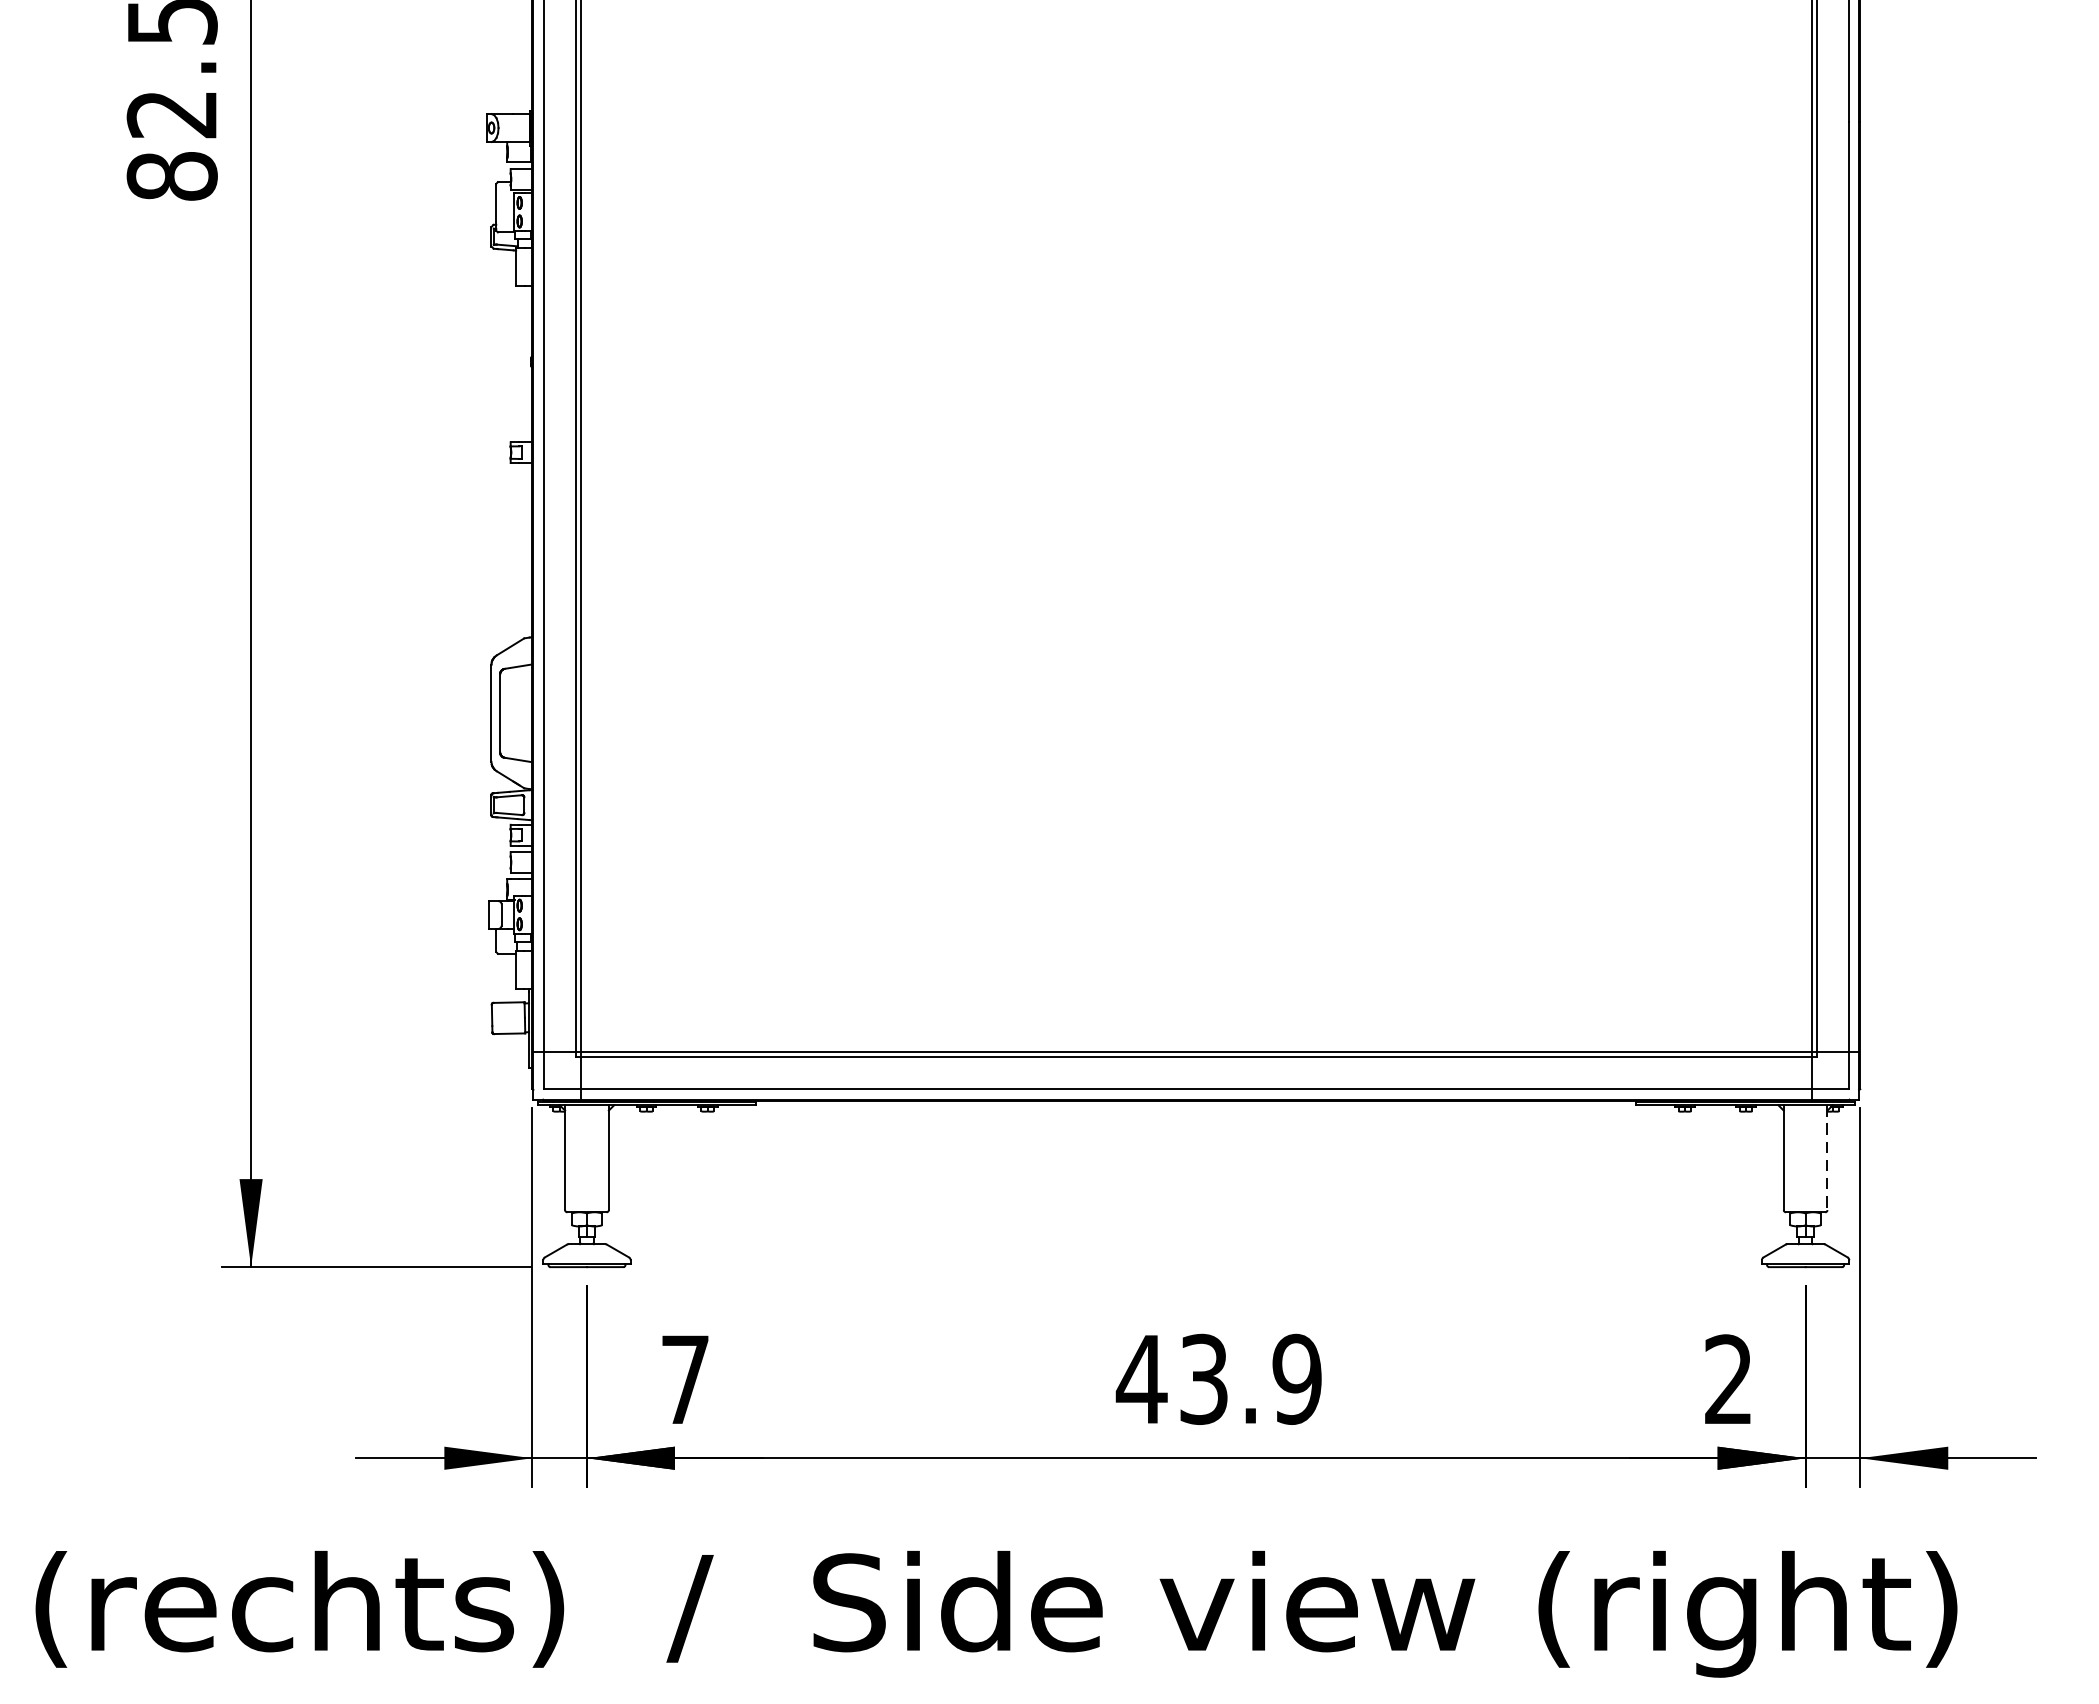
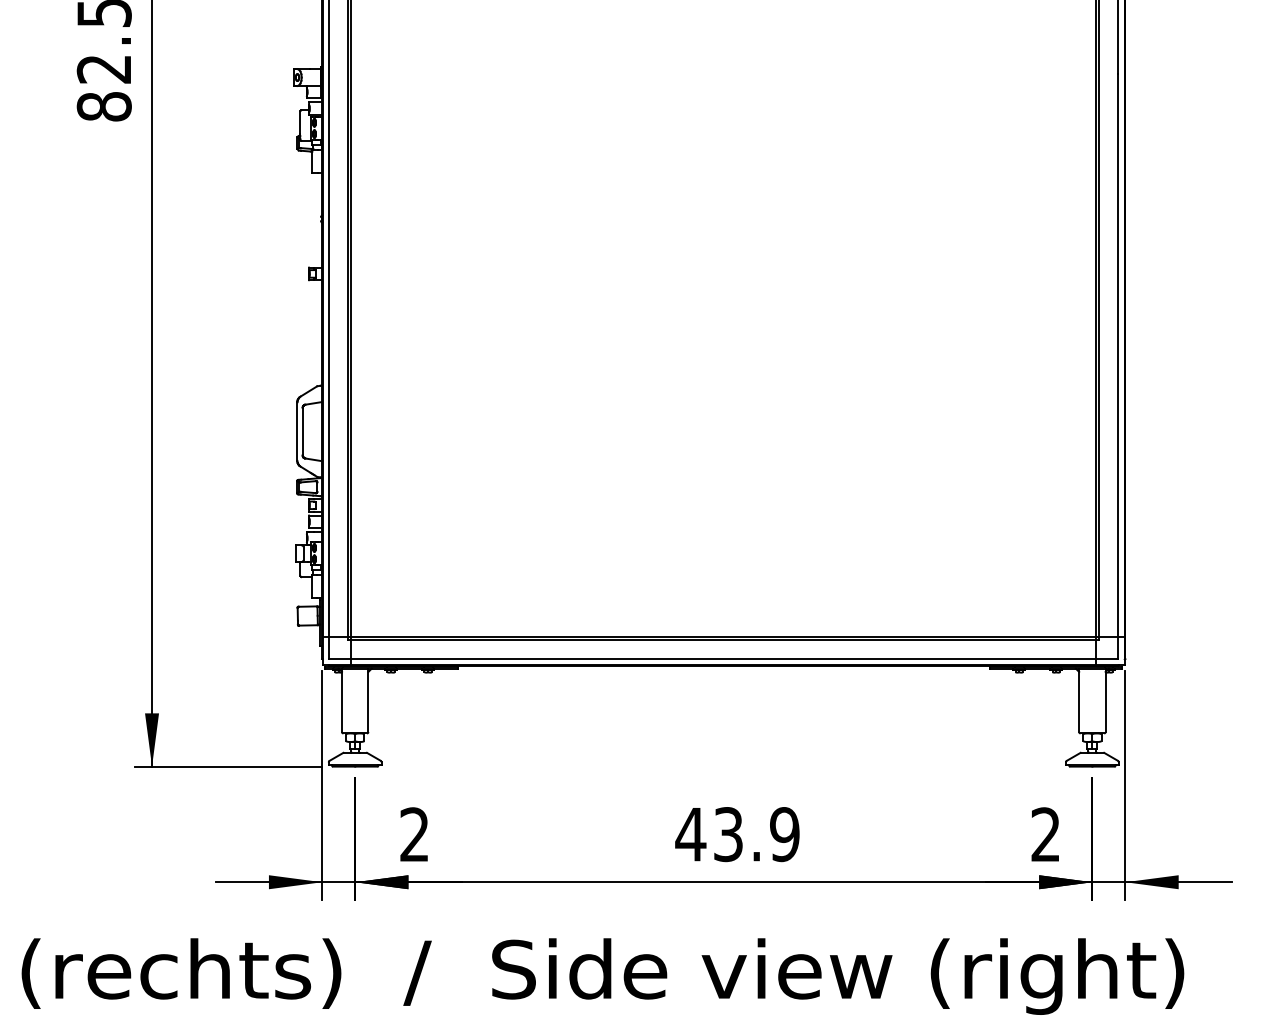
line: (1827, 1157) -> (1105, 700), dashed -> solid
text: (684, 1379) -> (414, 834), 7 -> 2

